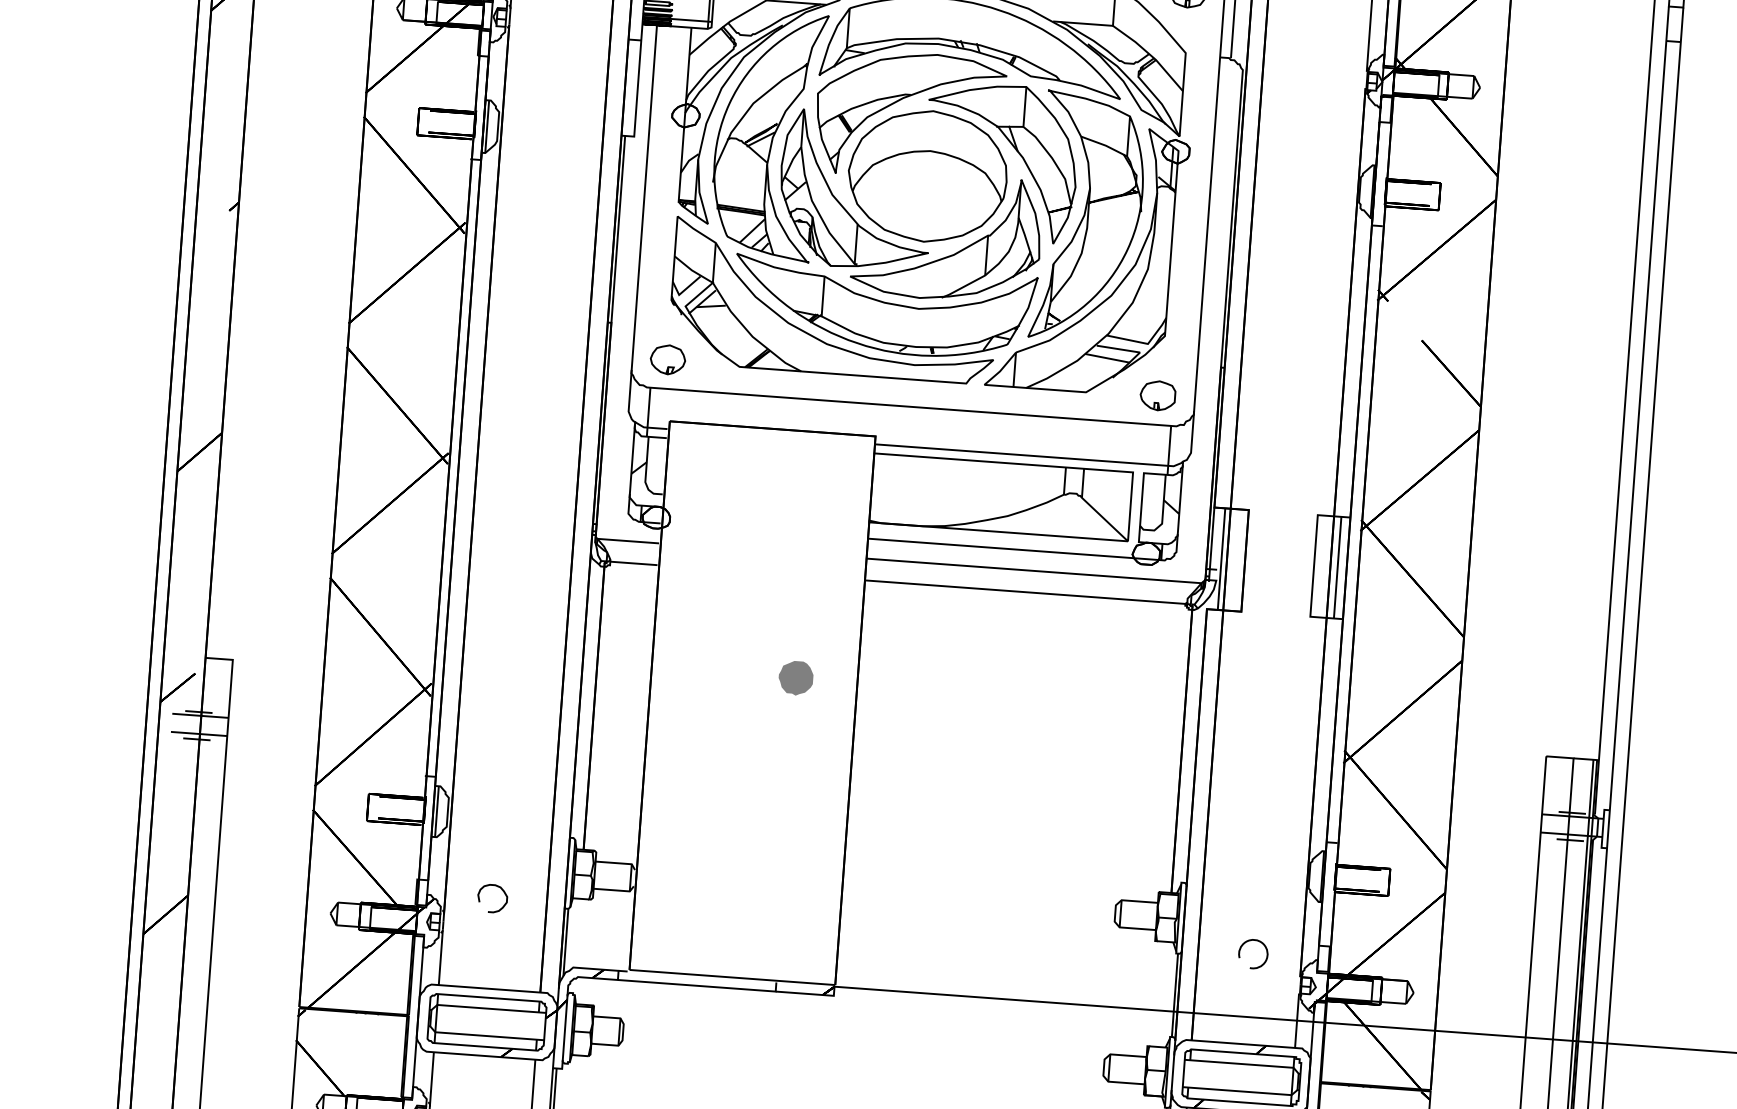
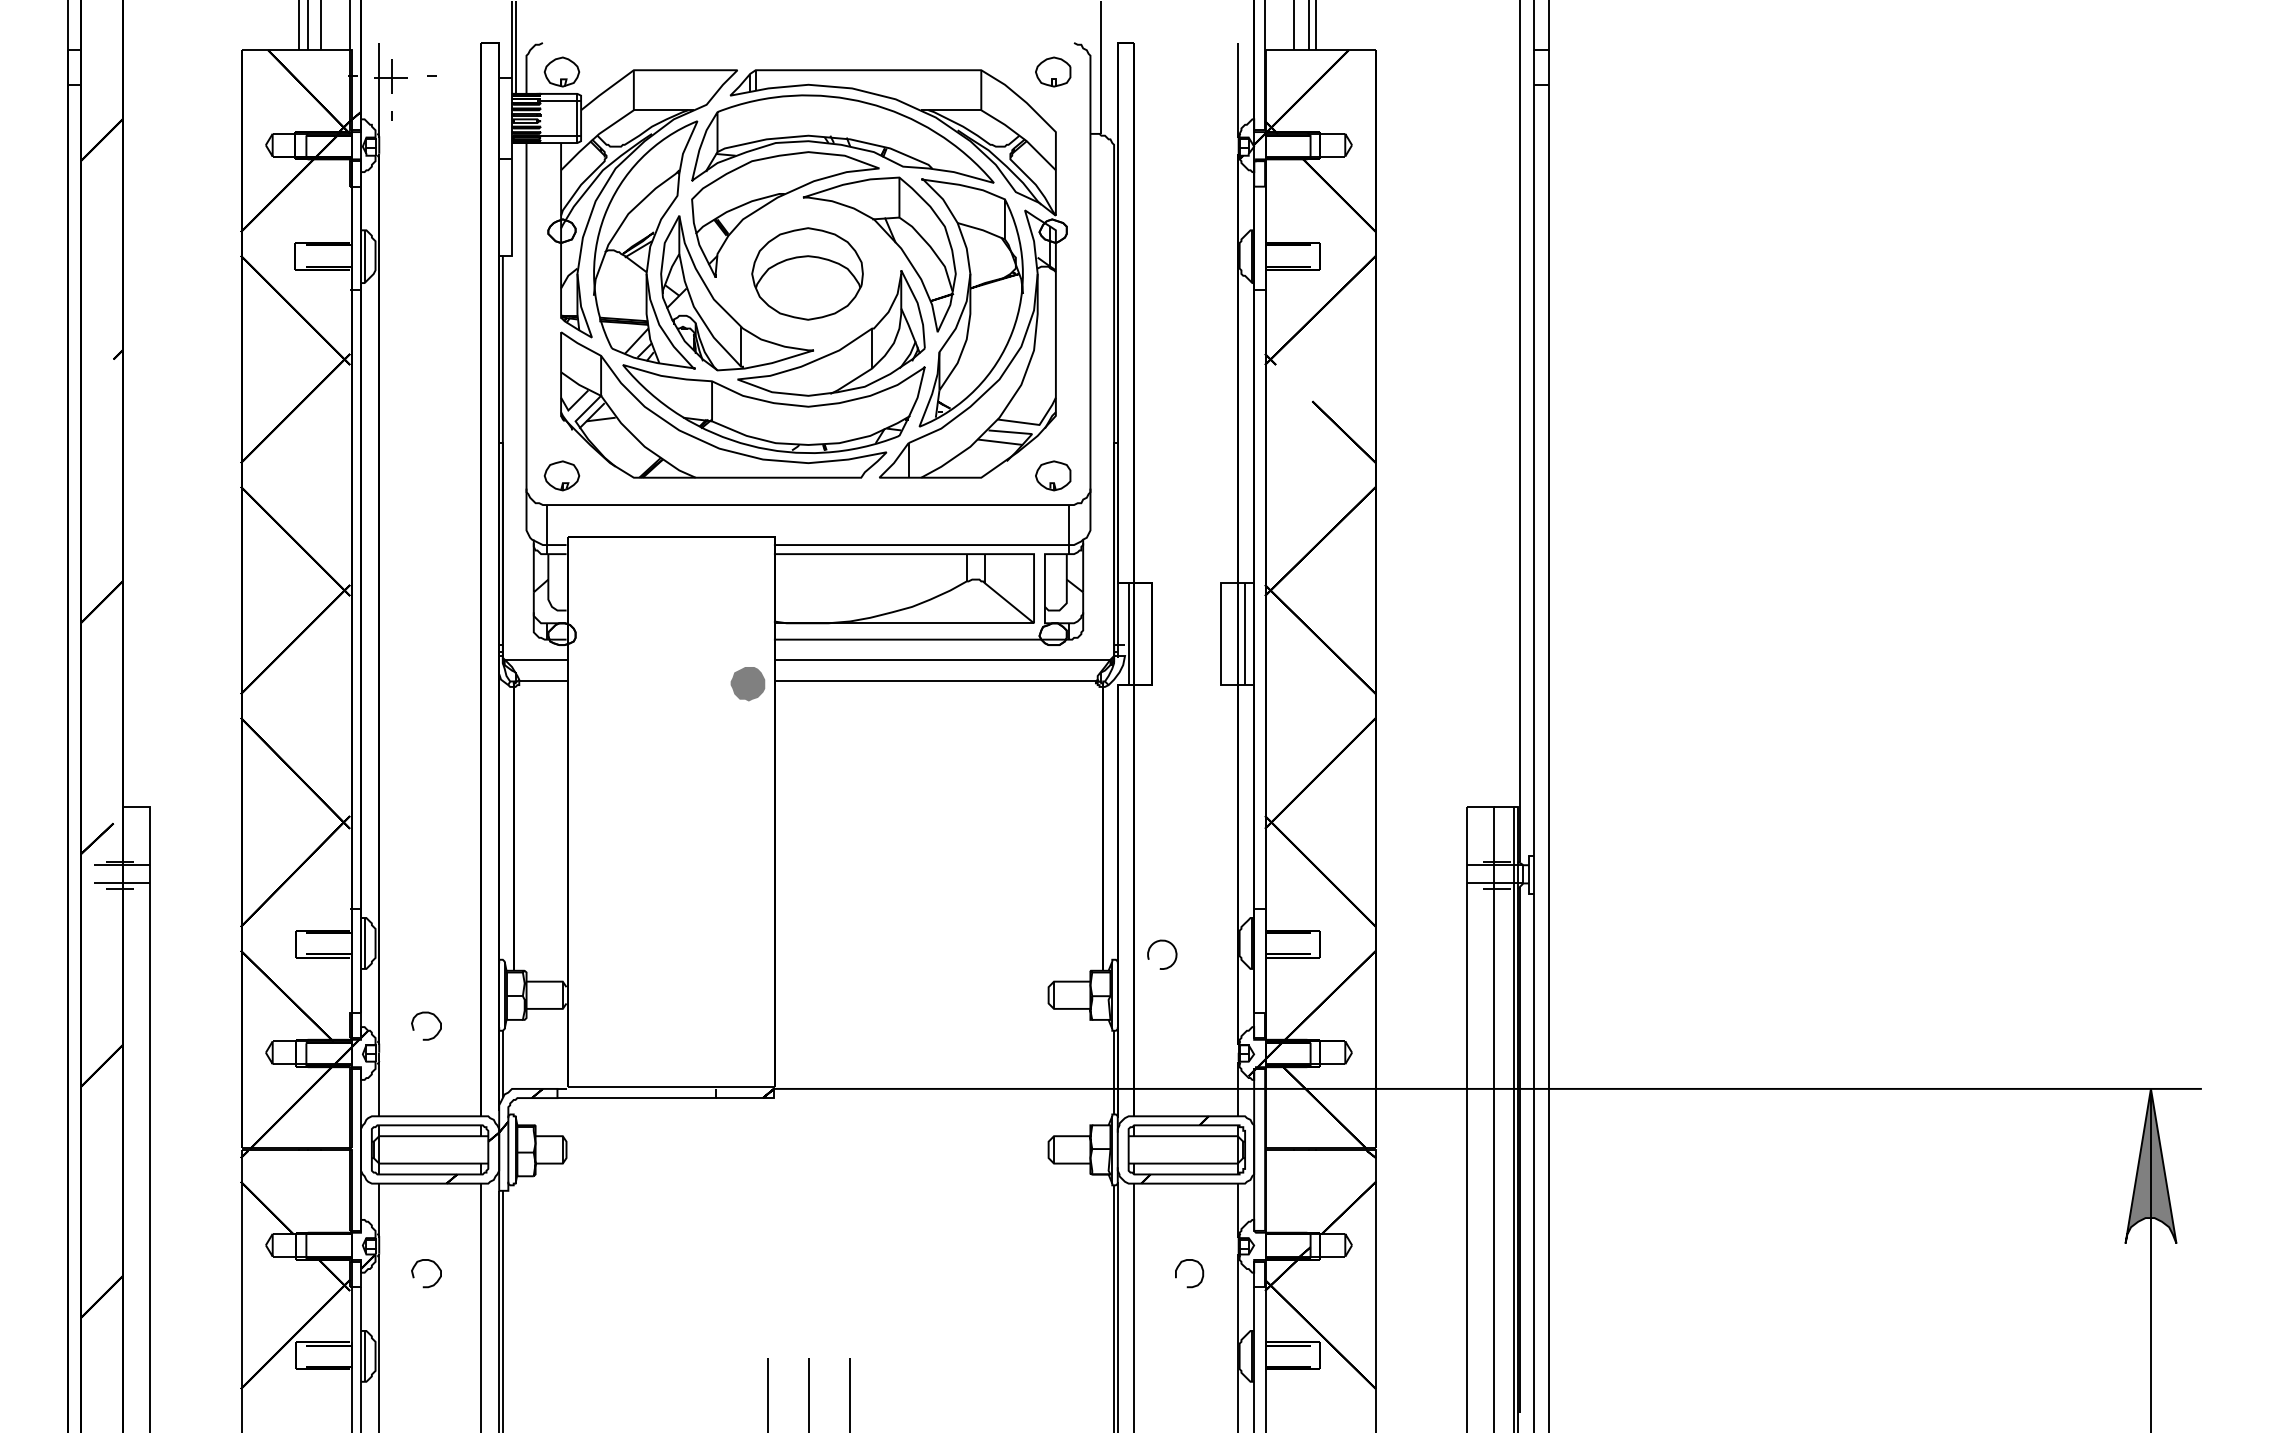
part: (927, 175) -> (807, 273), size x0.7
part: (795, 678) -> (747, 684), moved
arc: (1258, 942) -> (1166, 942), moved

